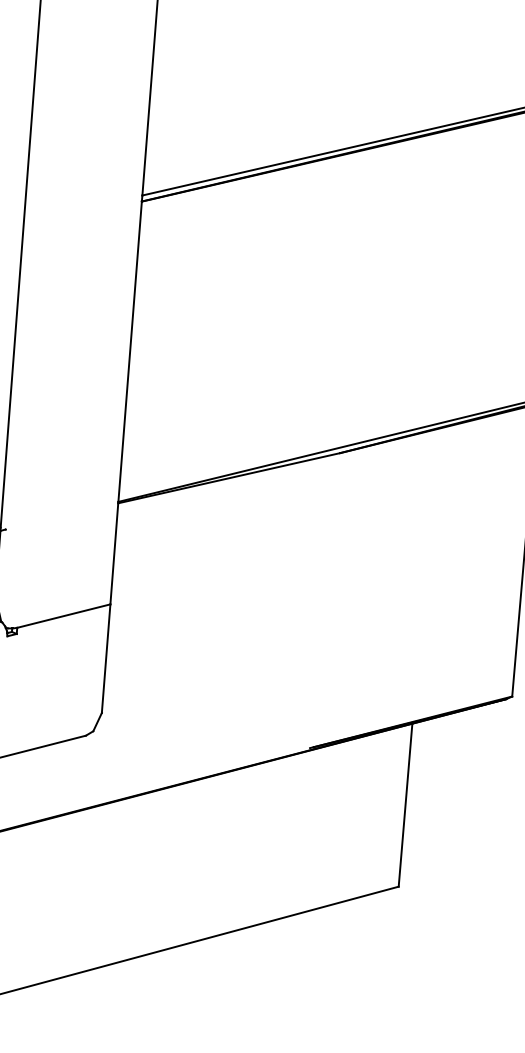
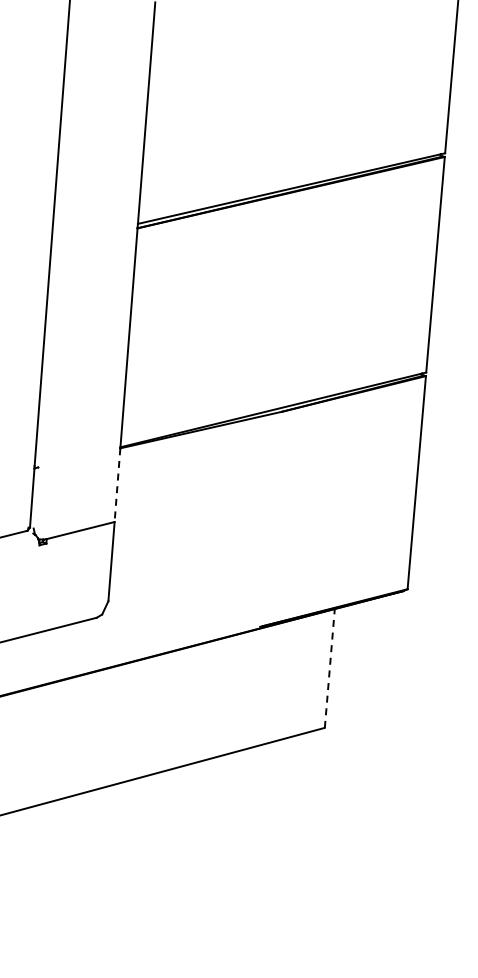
line: (114, 554) -> (117, 485), solid -> dashed
line: (405, 805) -> (329, 668), solid -> dashed

